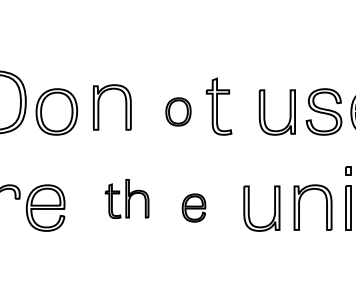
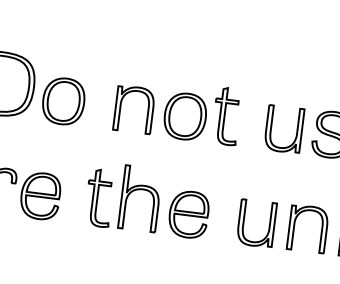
part: (99, 107) -> (121, 108), moved
part: (178, 111) -> (185, 116), size x1.67
part: (126, 198) -> (122, 196), size x1.67
part: (193, 207) -> (188, 213), size x1.67

